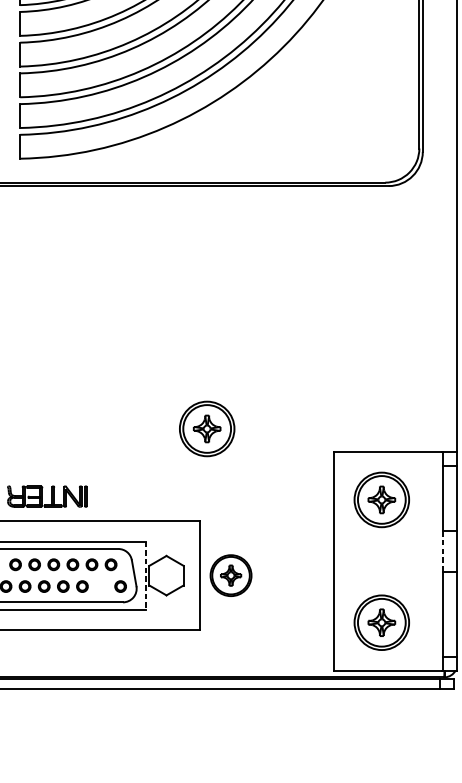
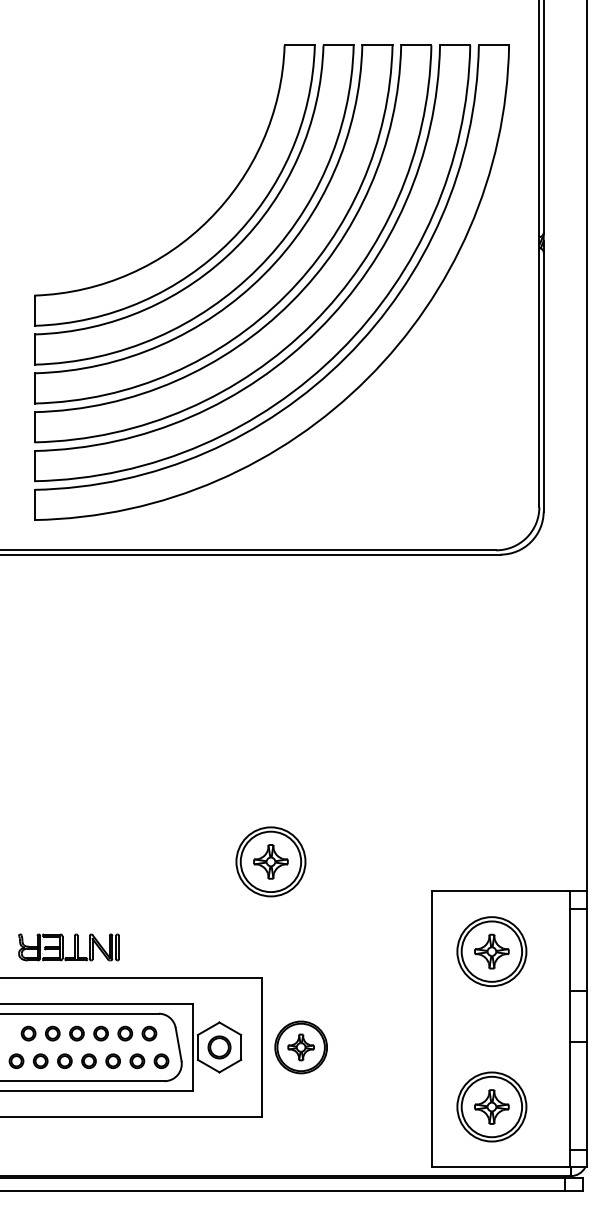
line: (443, 551) -> (569, 1016), dashed -> solid
line: (145, 575) -> (193, 1047), dashed -> solid
circle: (166, 575) -> (219, 1047), added
part: (101, 585) -> (137, 1060), added

